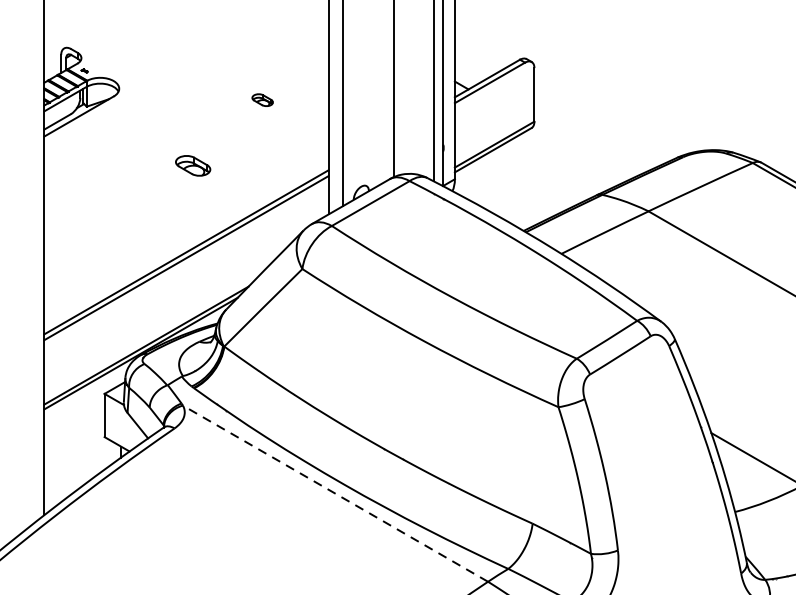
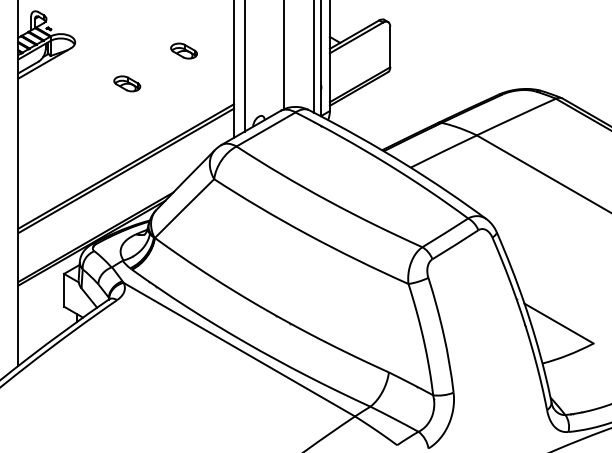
part: (261, 99) -> (183, 50), size x1.67
part: (193, 165) -> (127, 83), moved
line: (335, 493) -> (239, 349), dashed -> solid

